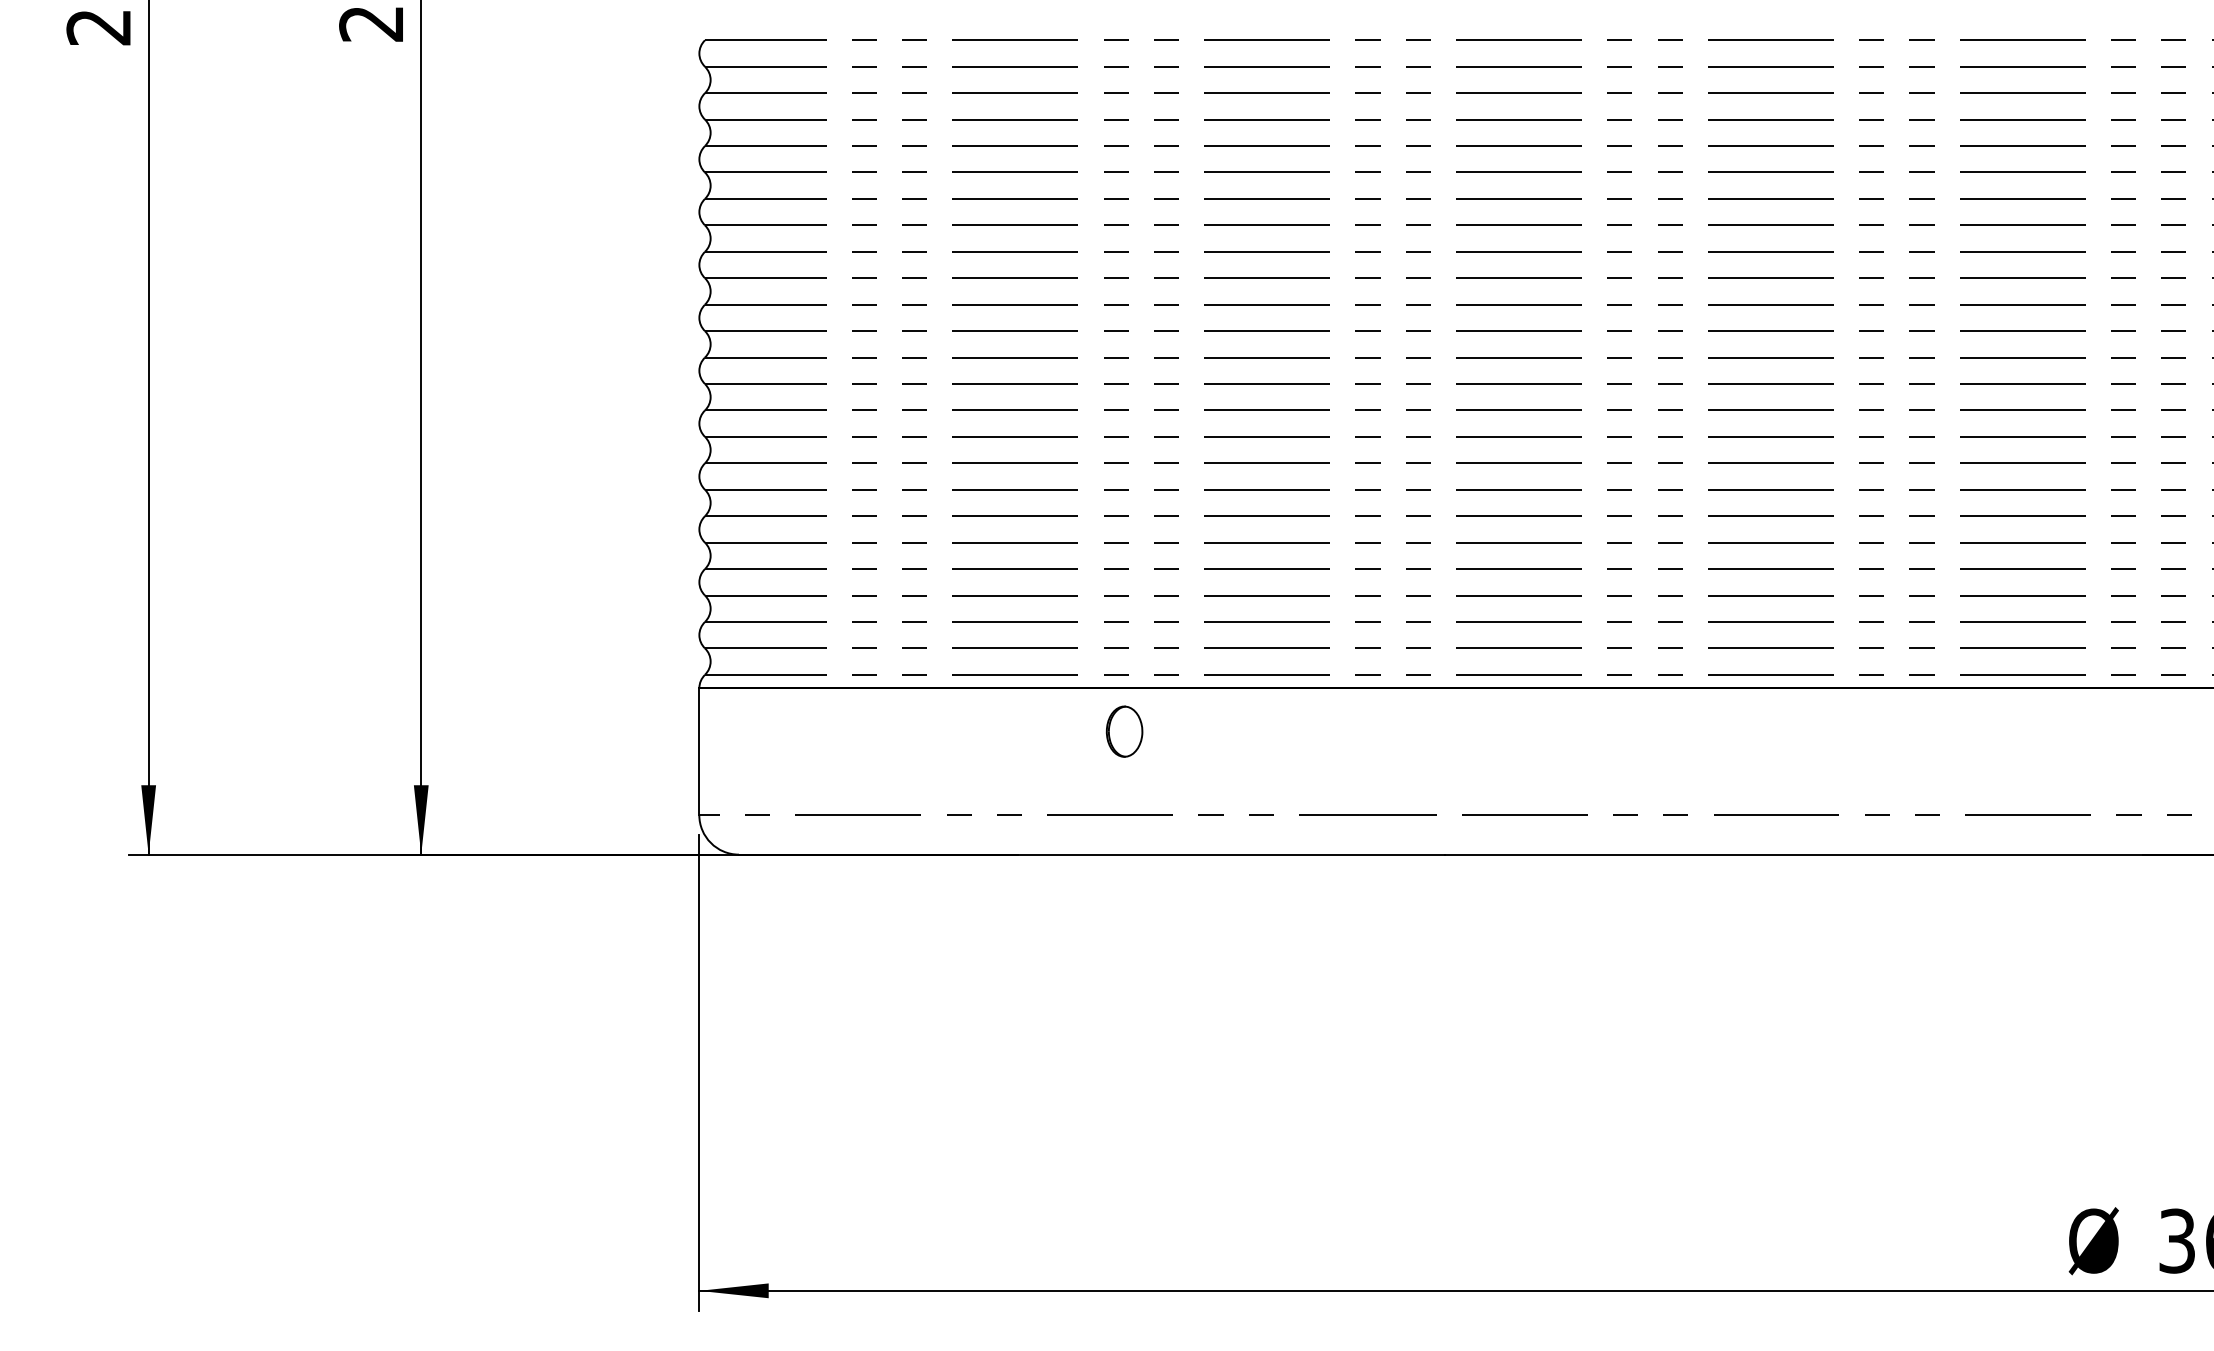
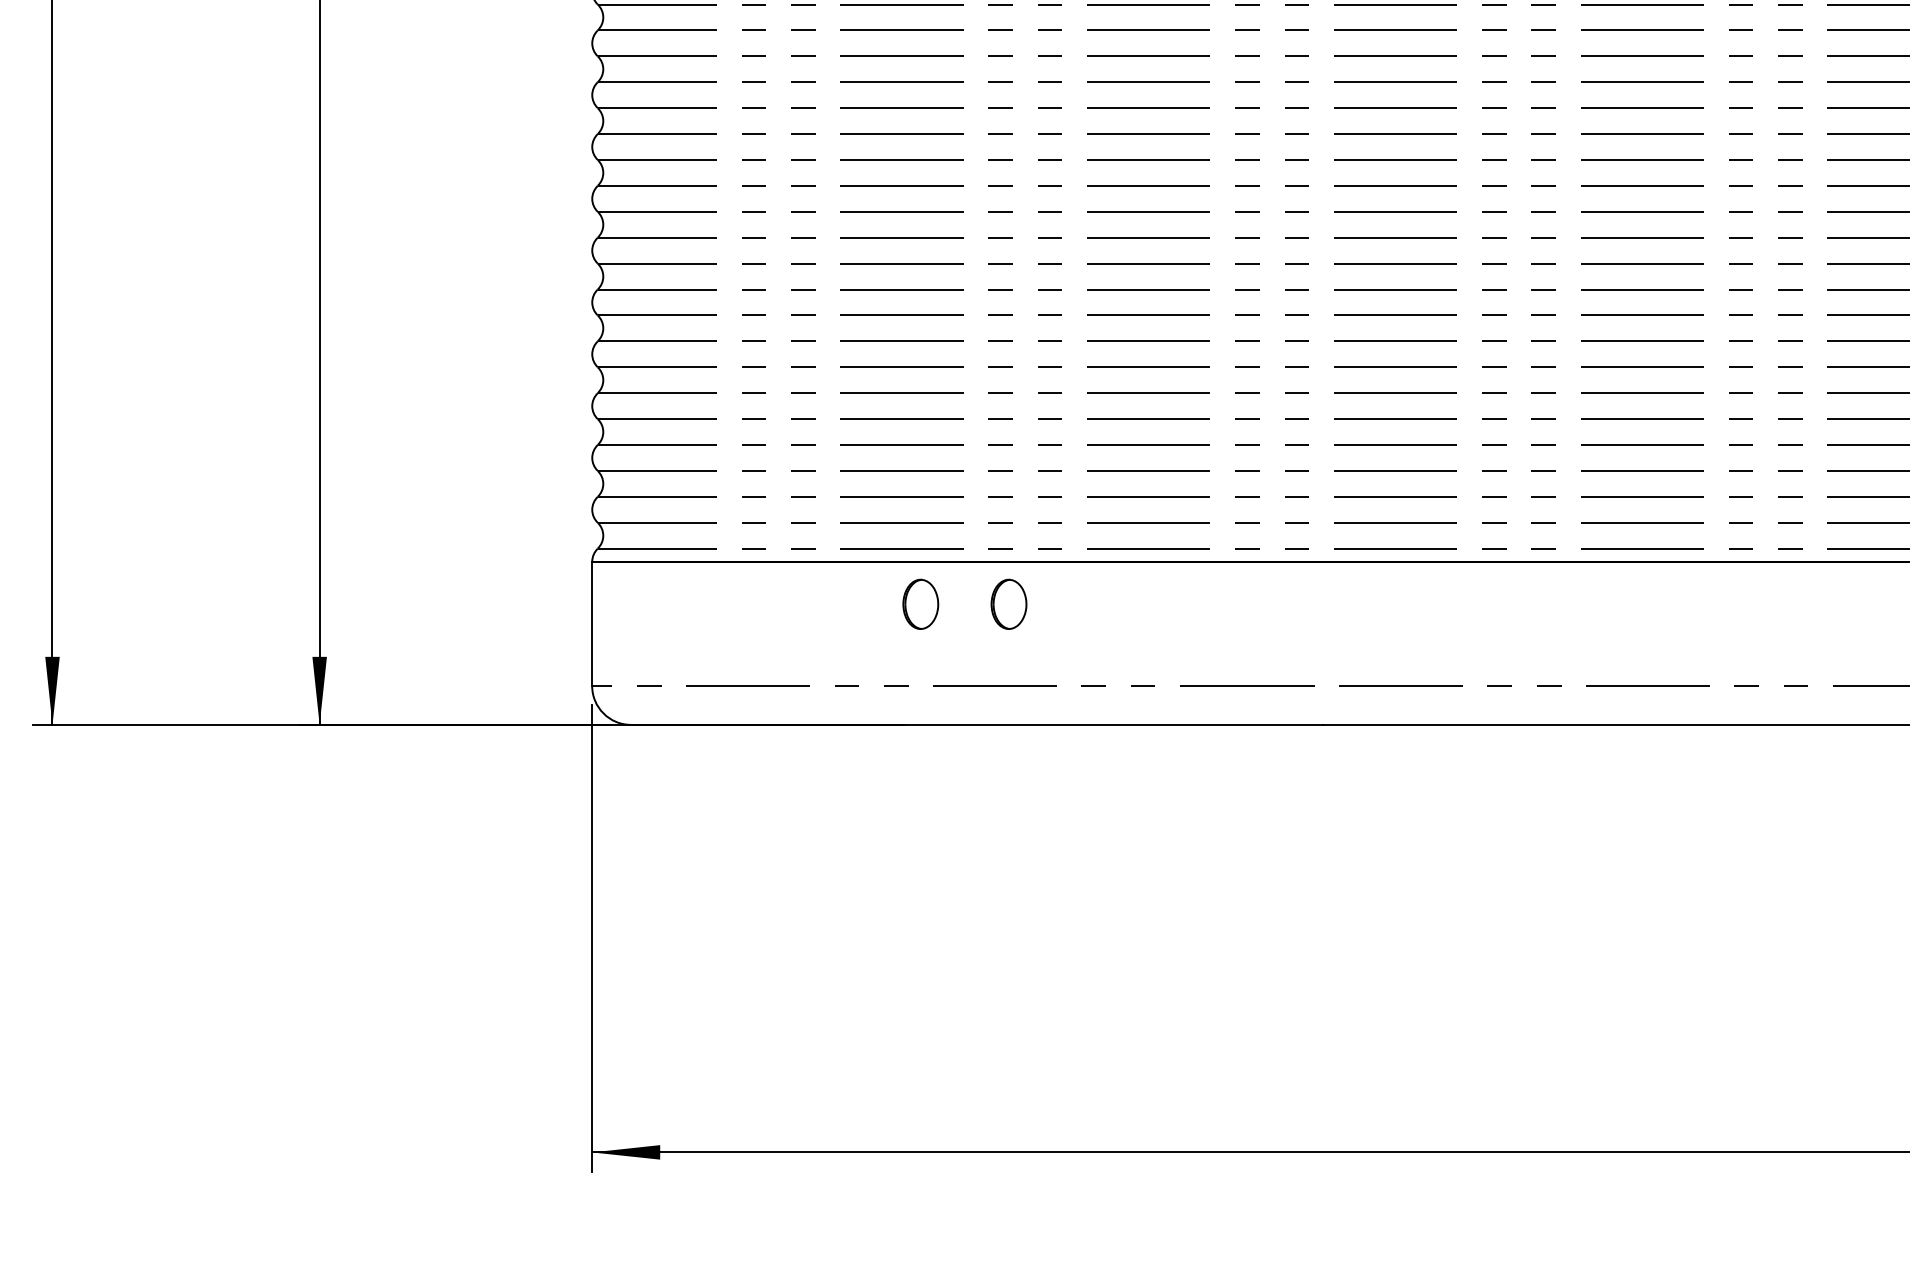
part: (1034, 731) -> (920, 604), added

